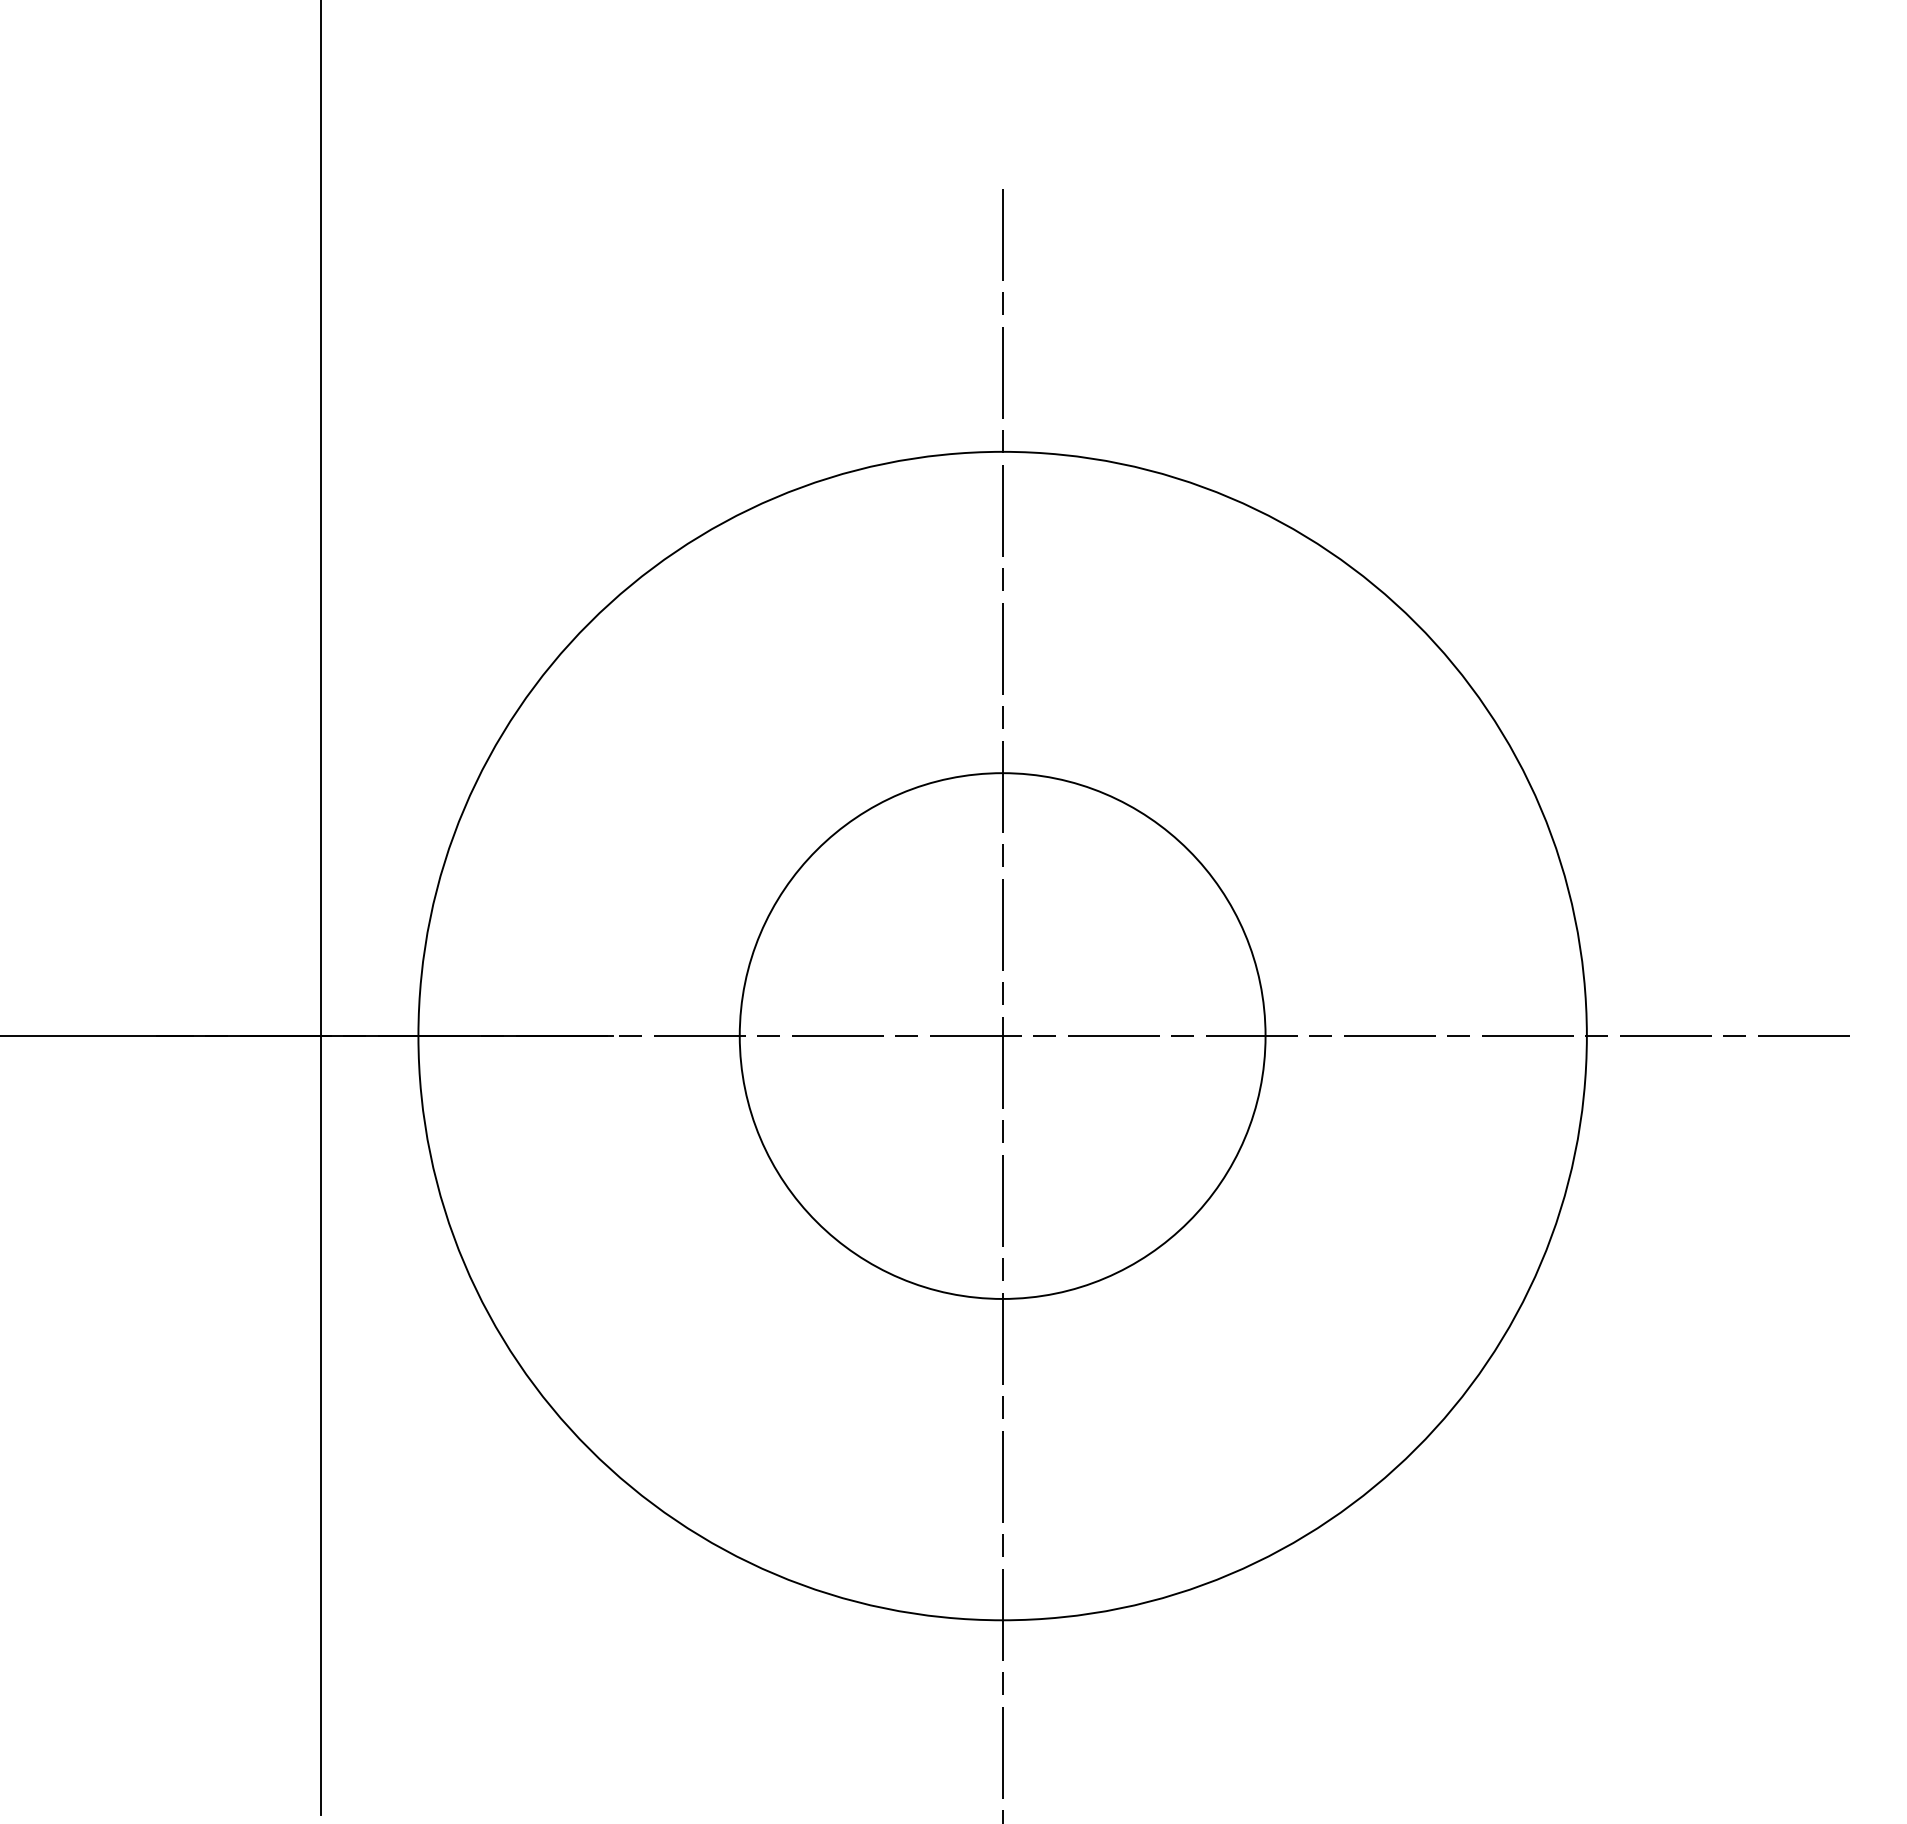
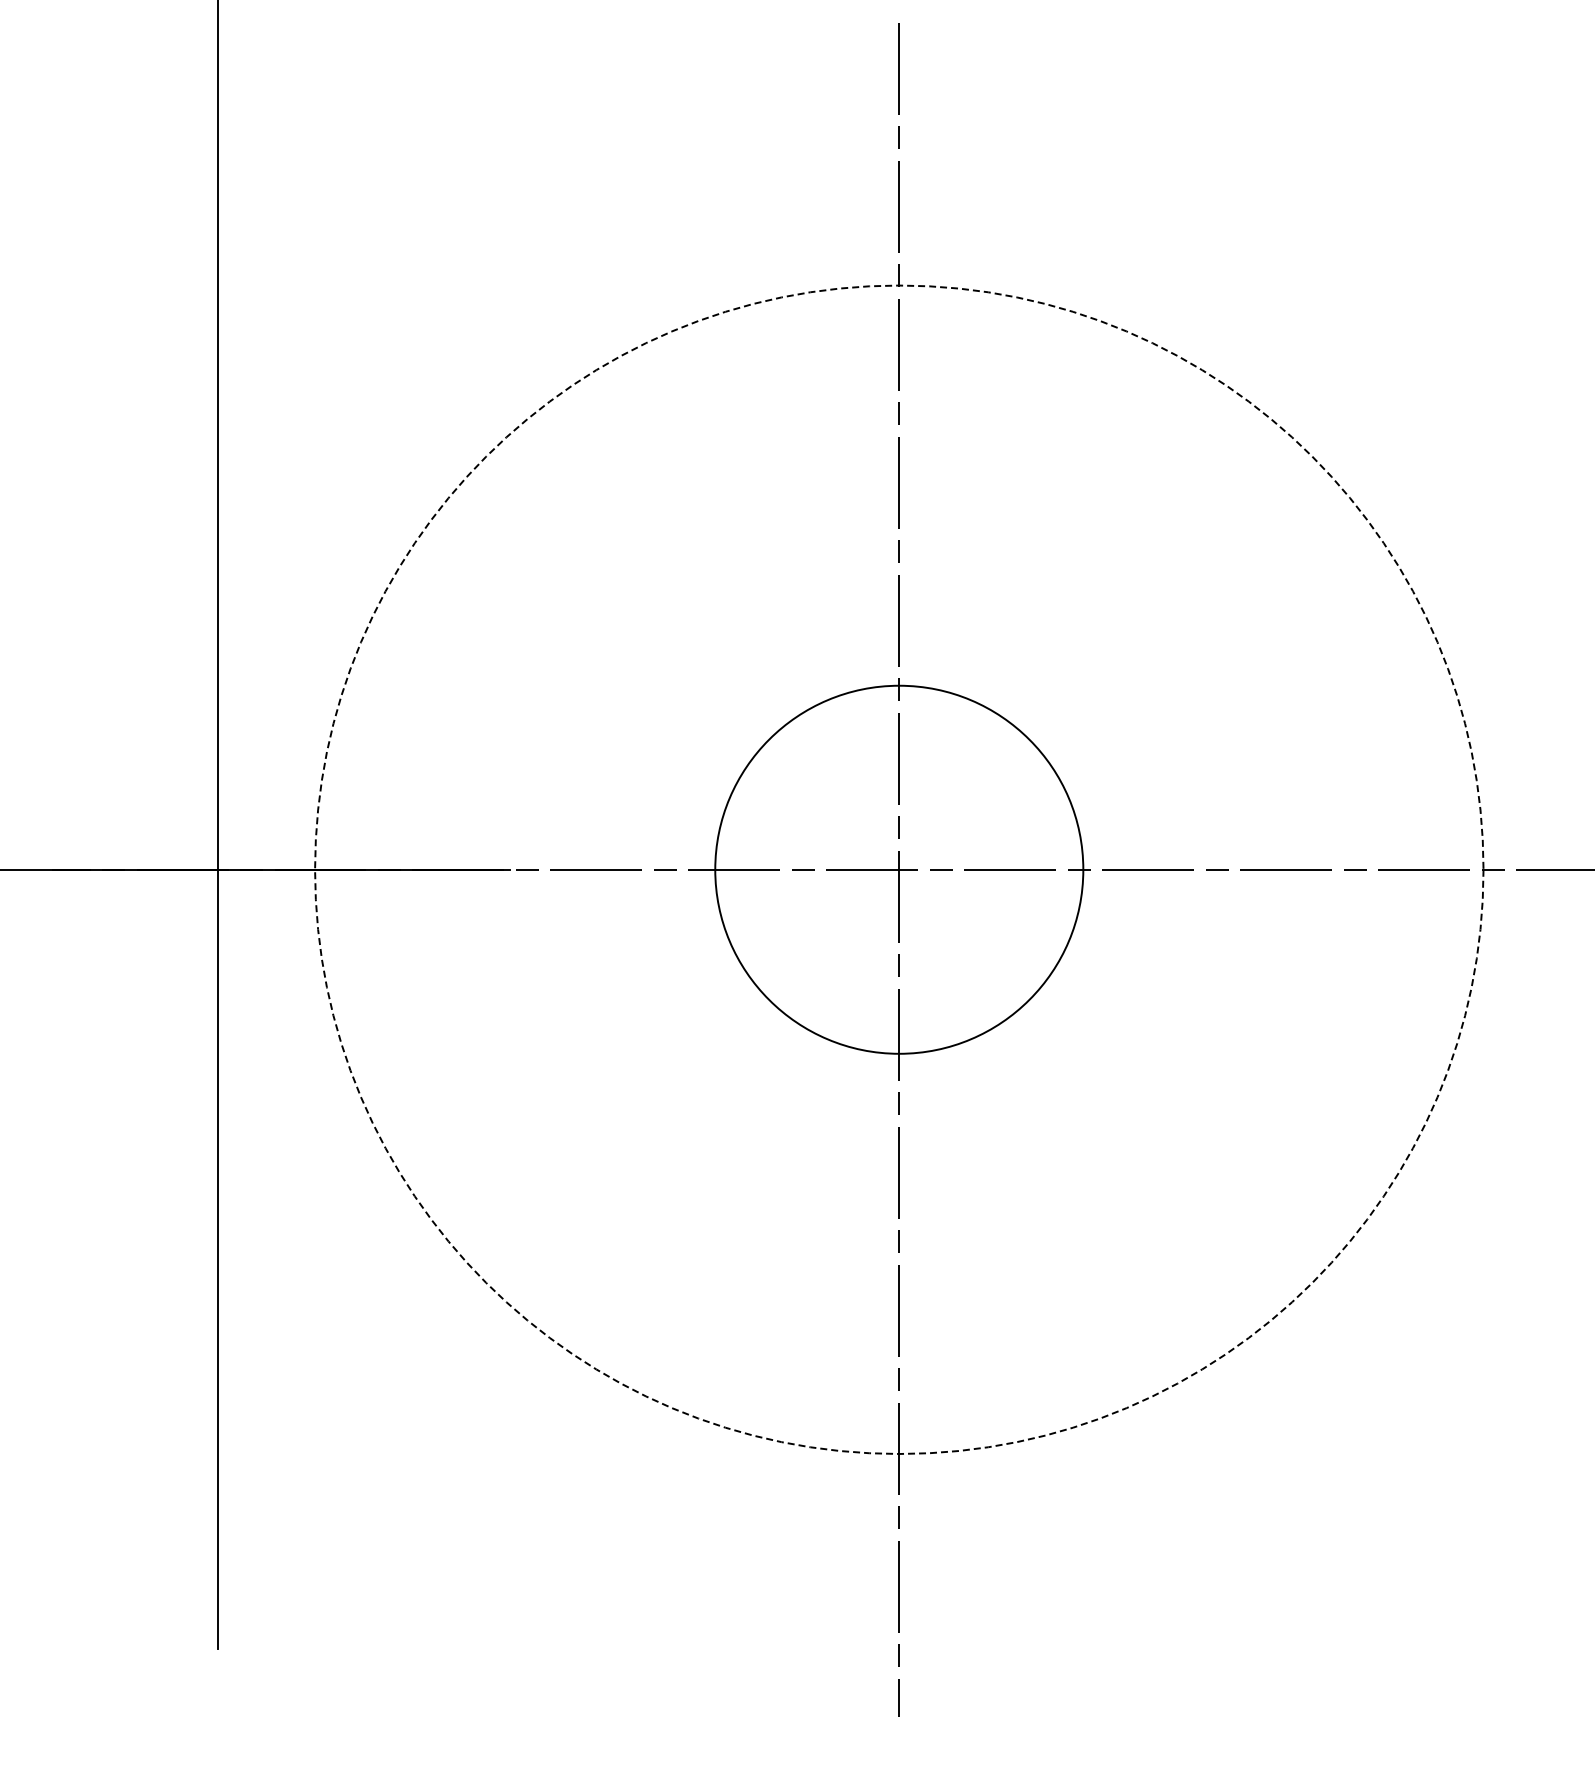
circle: (1002, 1035) -> (899, 869), size x0.7
circle: (1002, 1035) -> (899, 869), solid -> dashed

